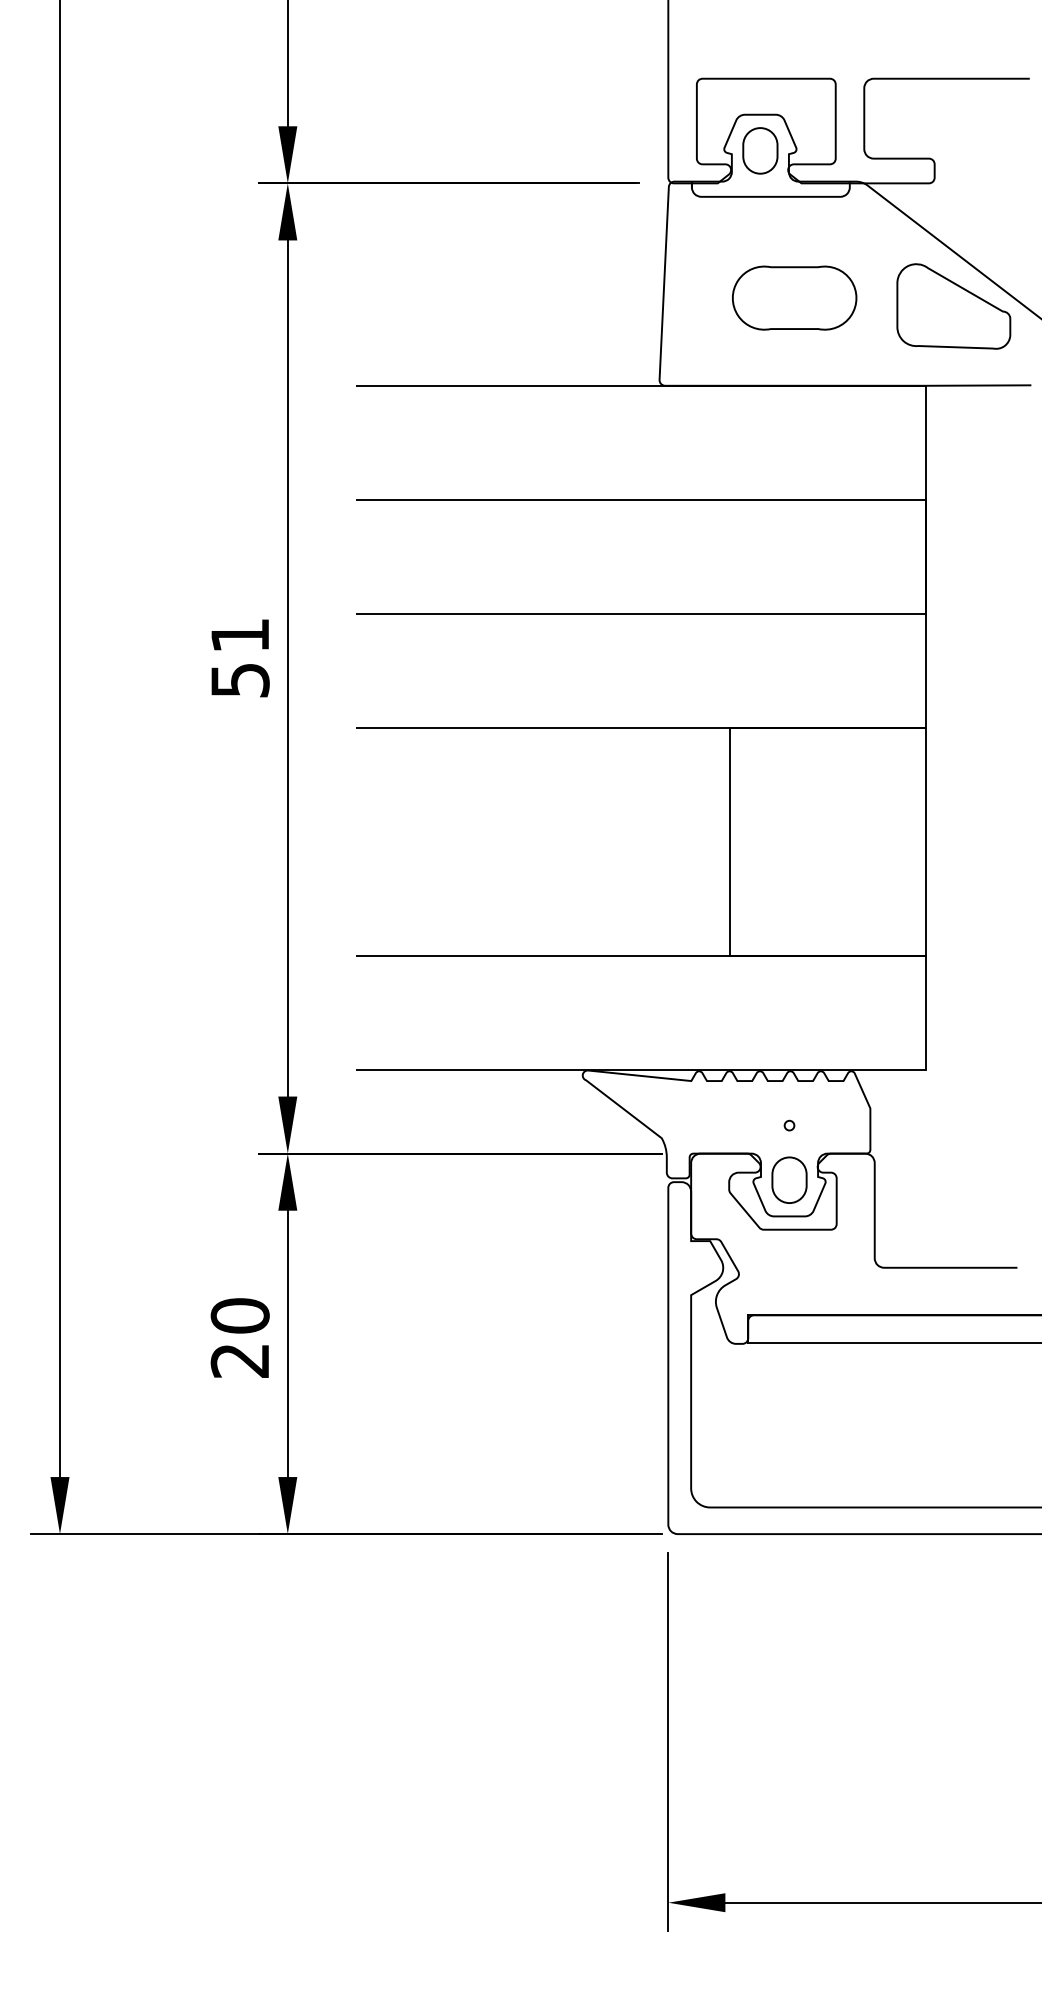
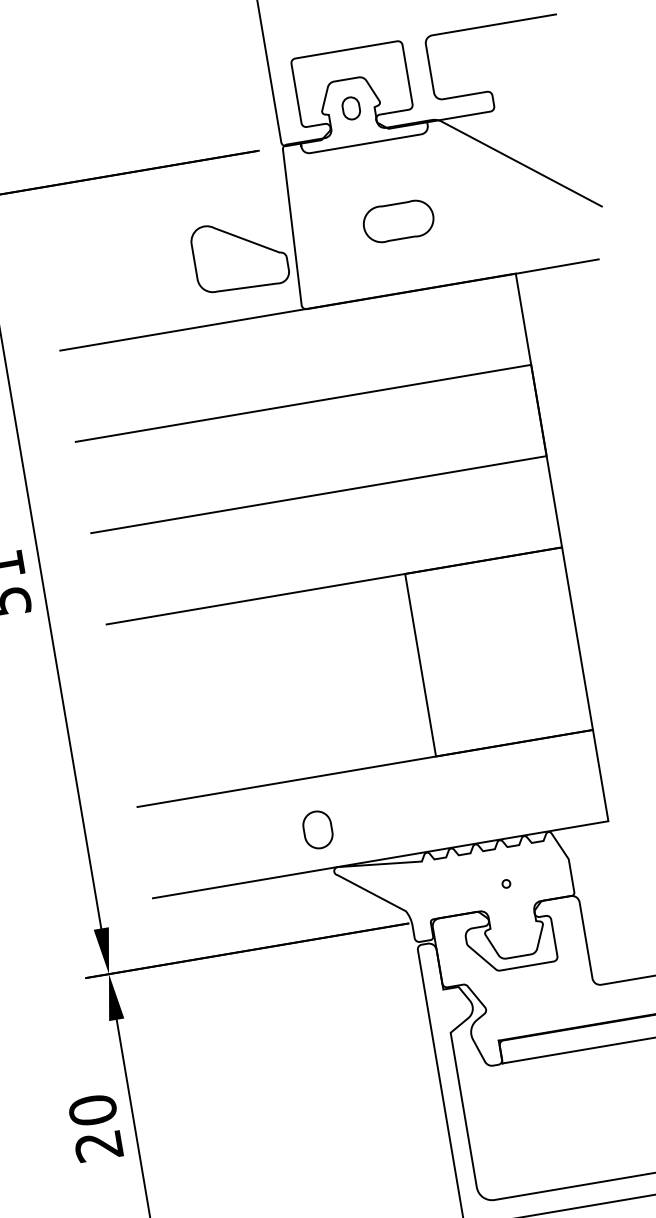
part: (760, 150) -> (351, 108), size x0.6
part: (794, 297) -> (398, 221), size x0.7
part: (953, 306) -> (239, 255), moved
part: (789, 1179) -> (317, 829), moved

